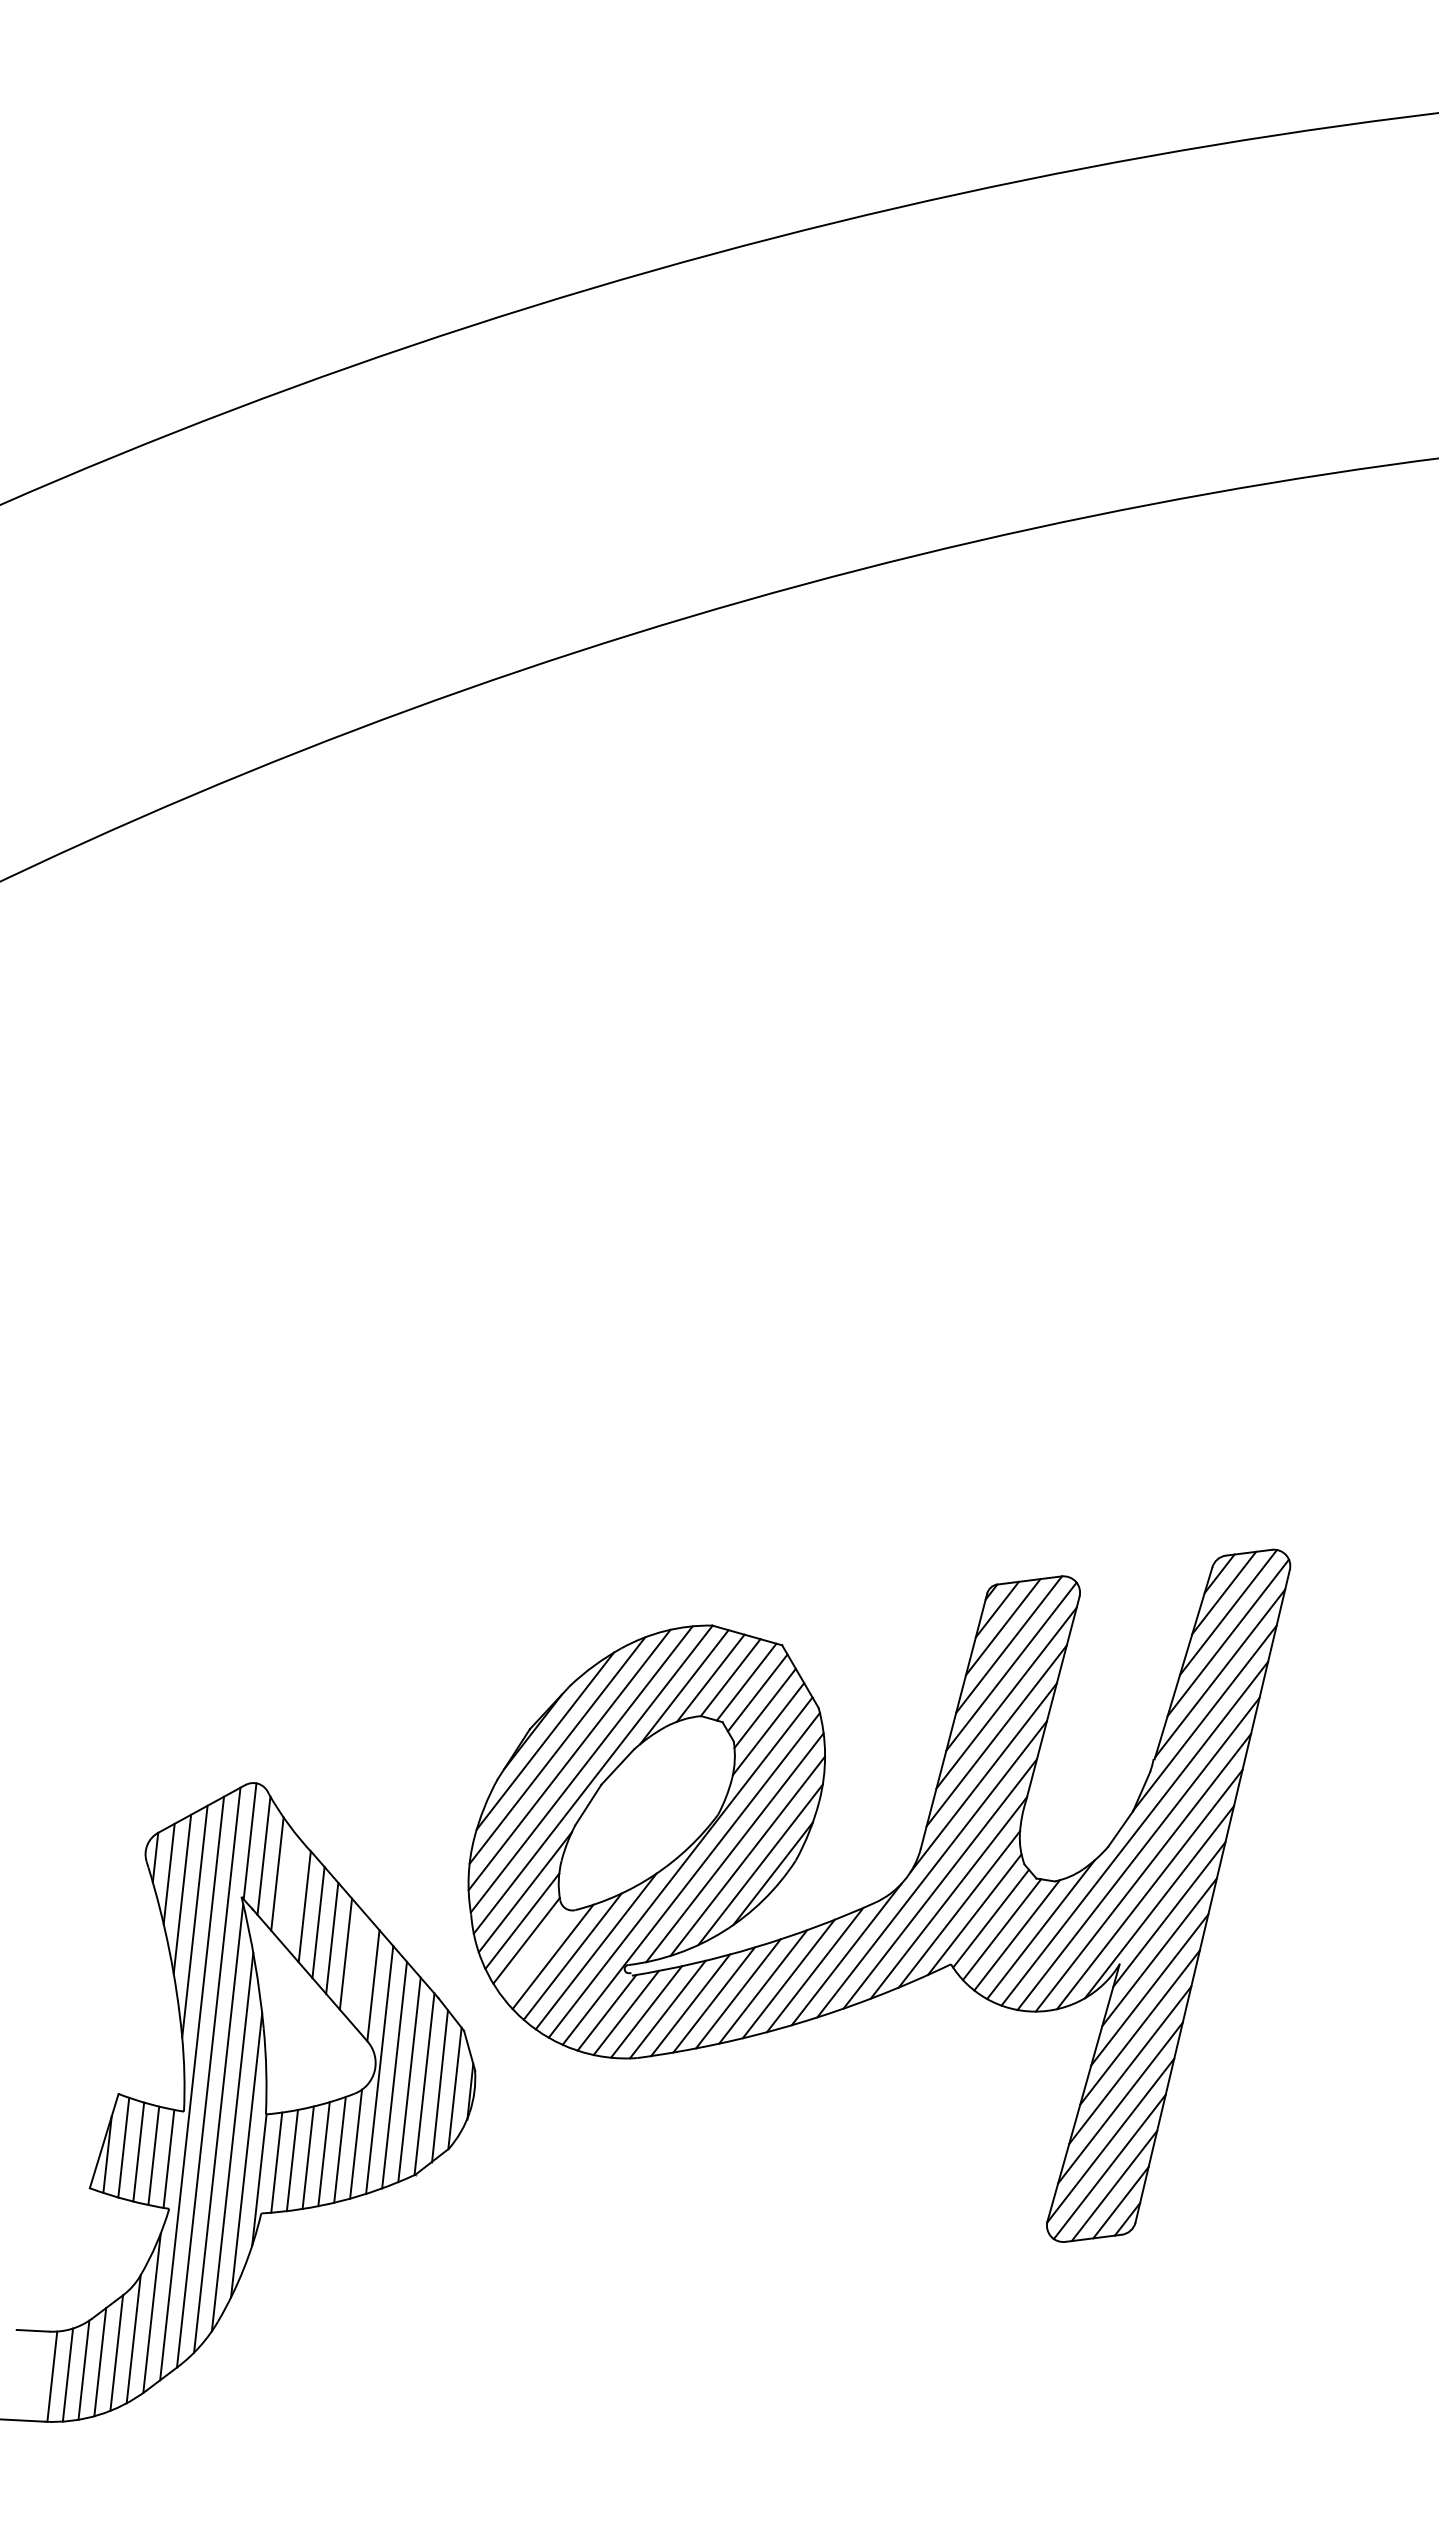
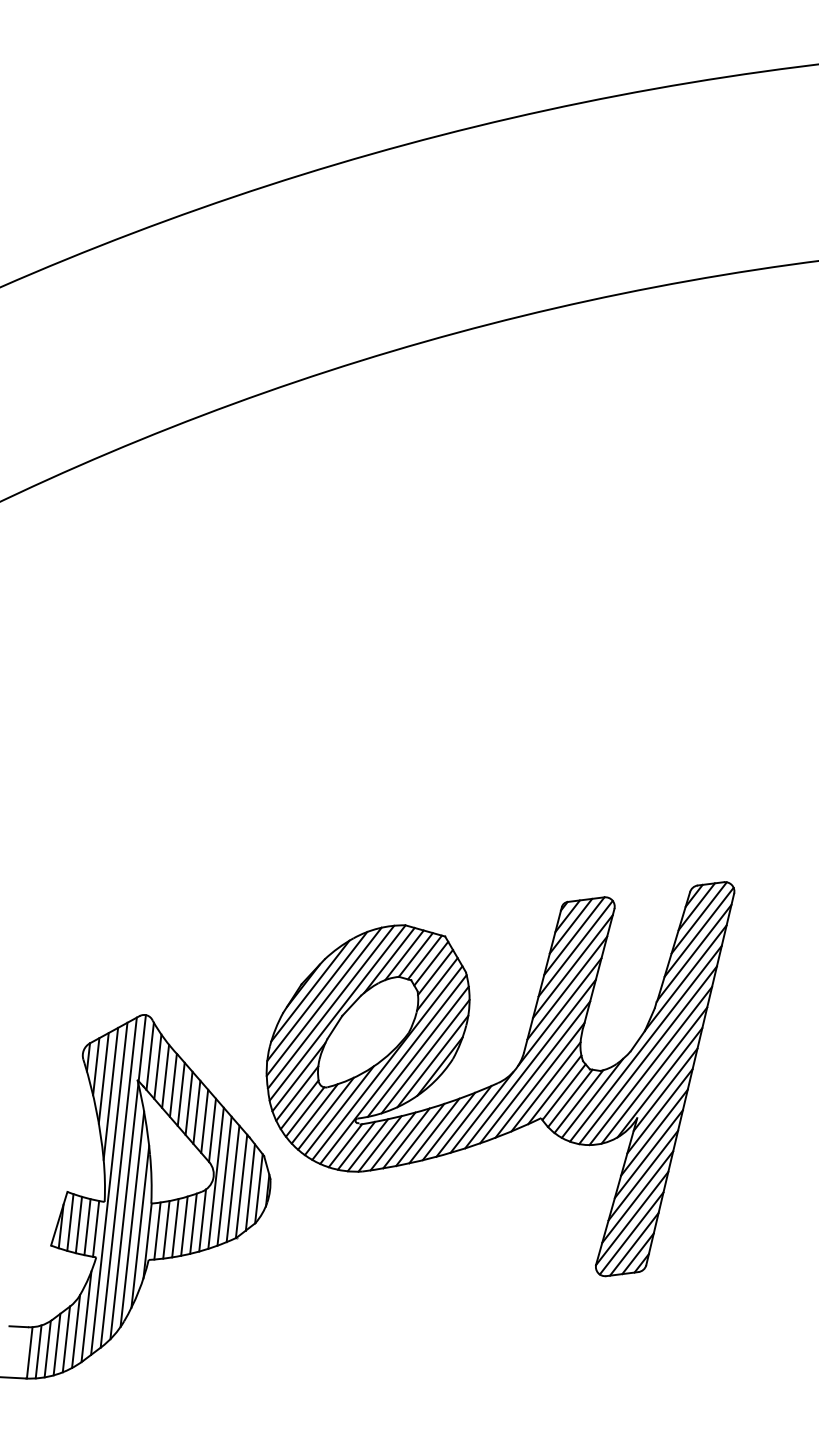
line: (290, 1889) -> (165, 1075), added
line: (535, 1952) -> (304, 1111), added
line: (359, 1968) -> (204, 1120), added

